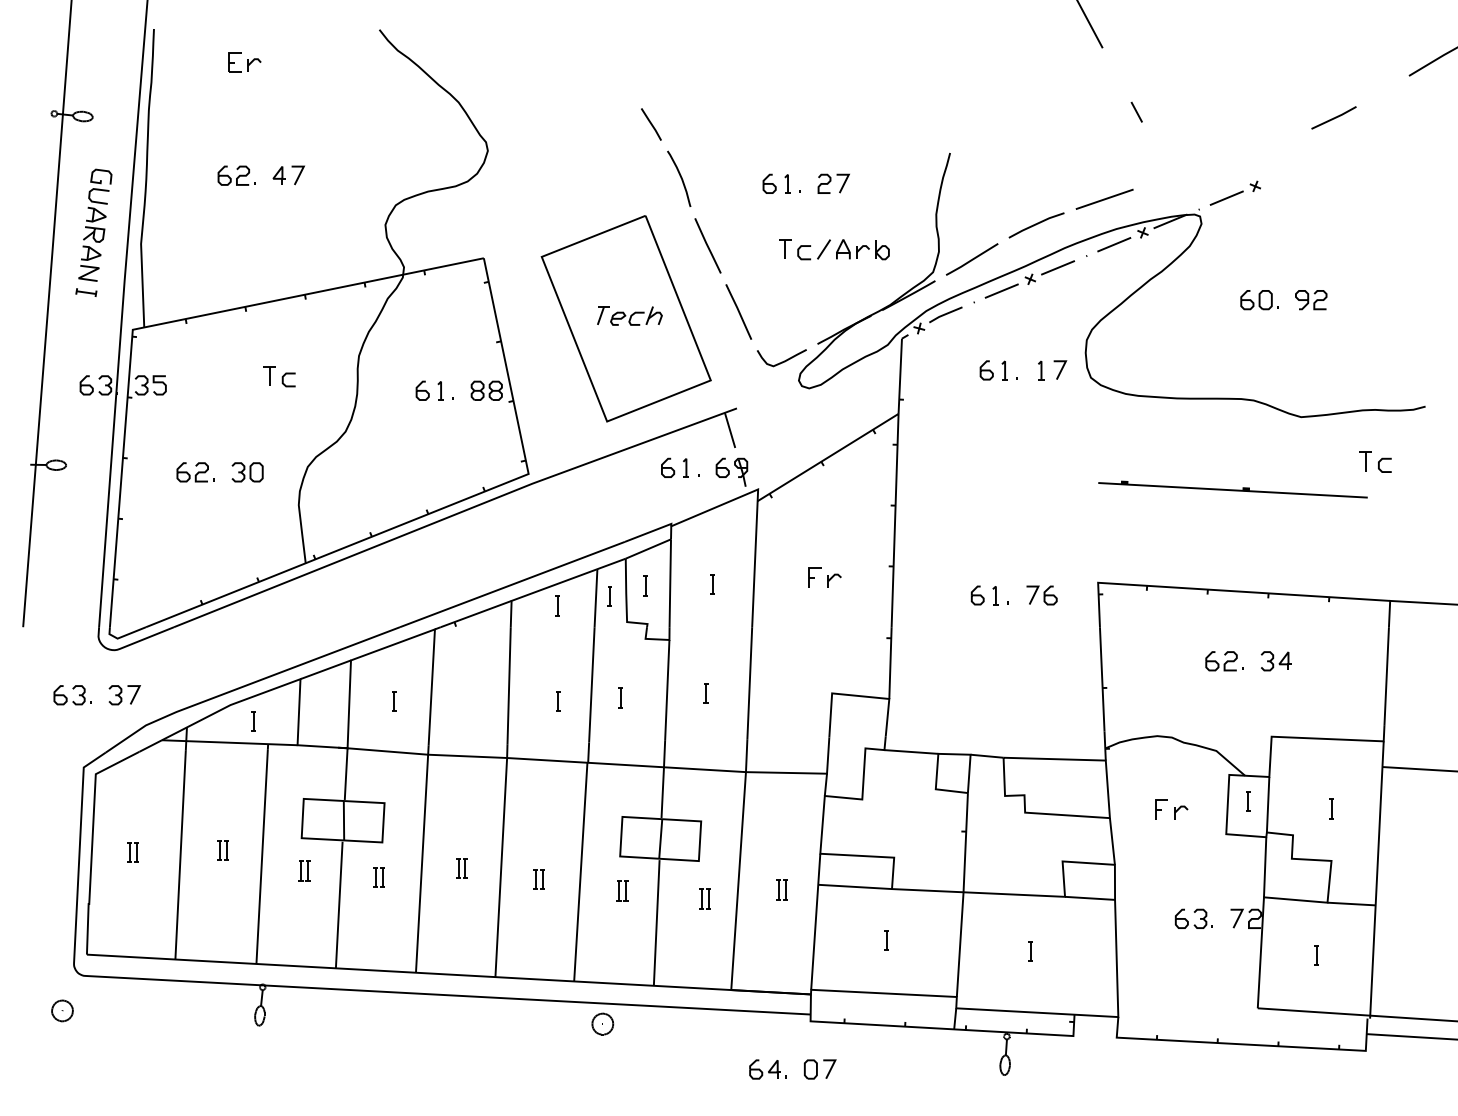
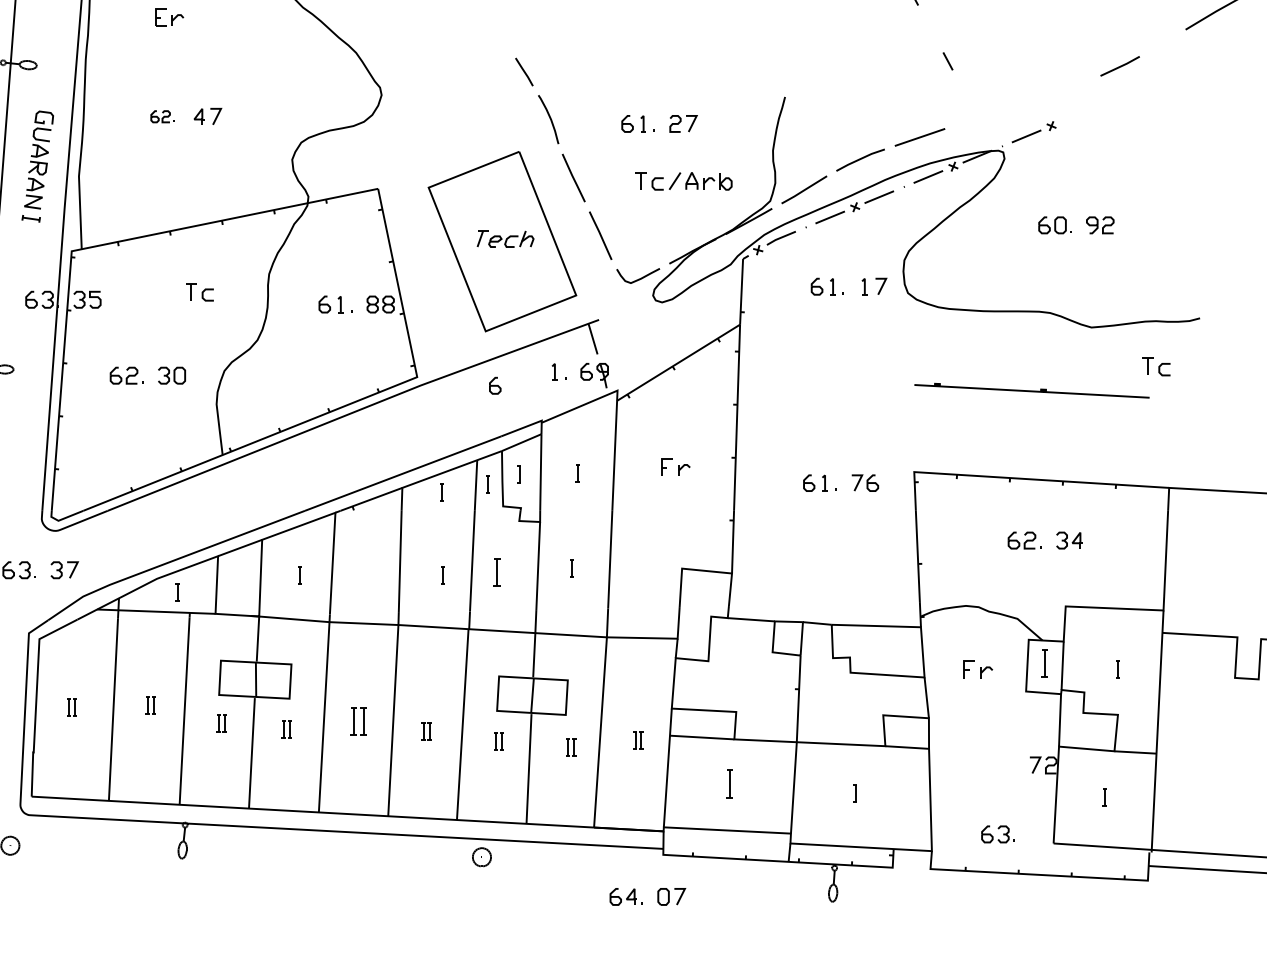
part: (236, 175) -> (162, 116), size x0.7
part: (668, 467) -> (495, 385), moved
part: (620, 697) -> (497, 572), size x1.6
part: (1248, 801) -> (1045, 662), size x1.6
part: (461, 868) -> (358, 721), size x1.6
part: (1193, 918) -> (997, 834), moved
part: (886, 940) -> (729, 784), size x1.6

